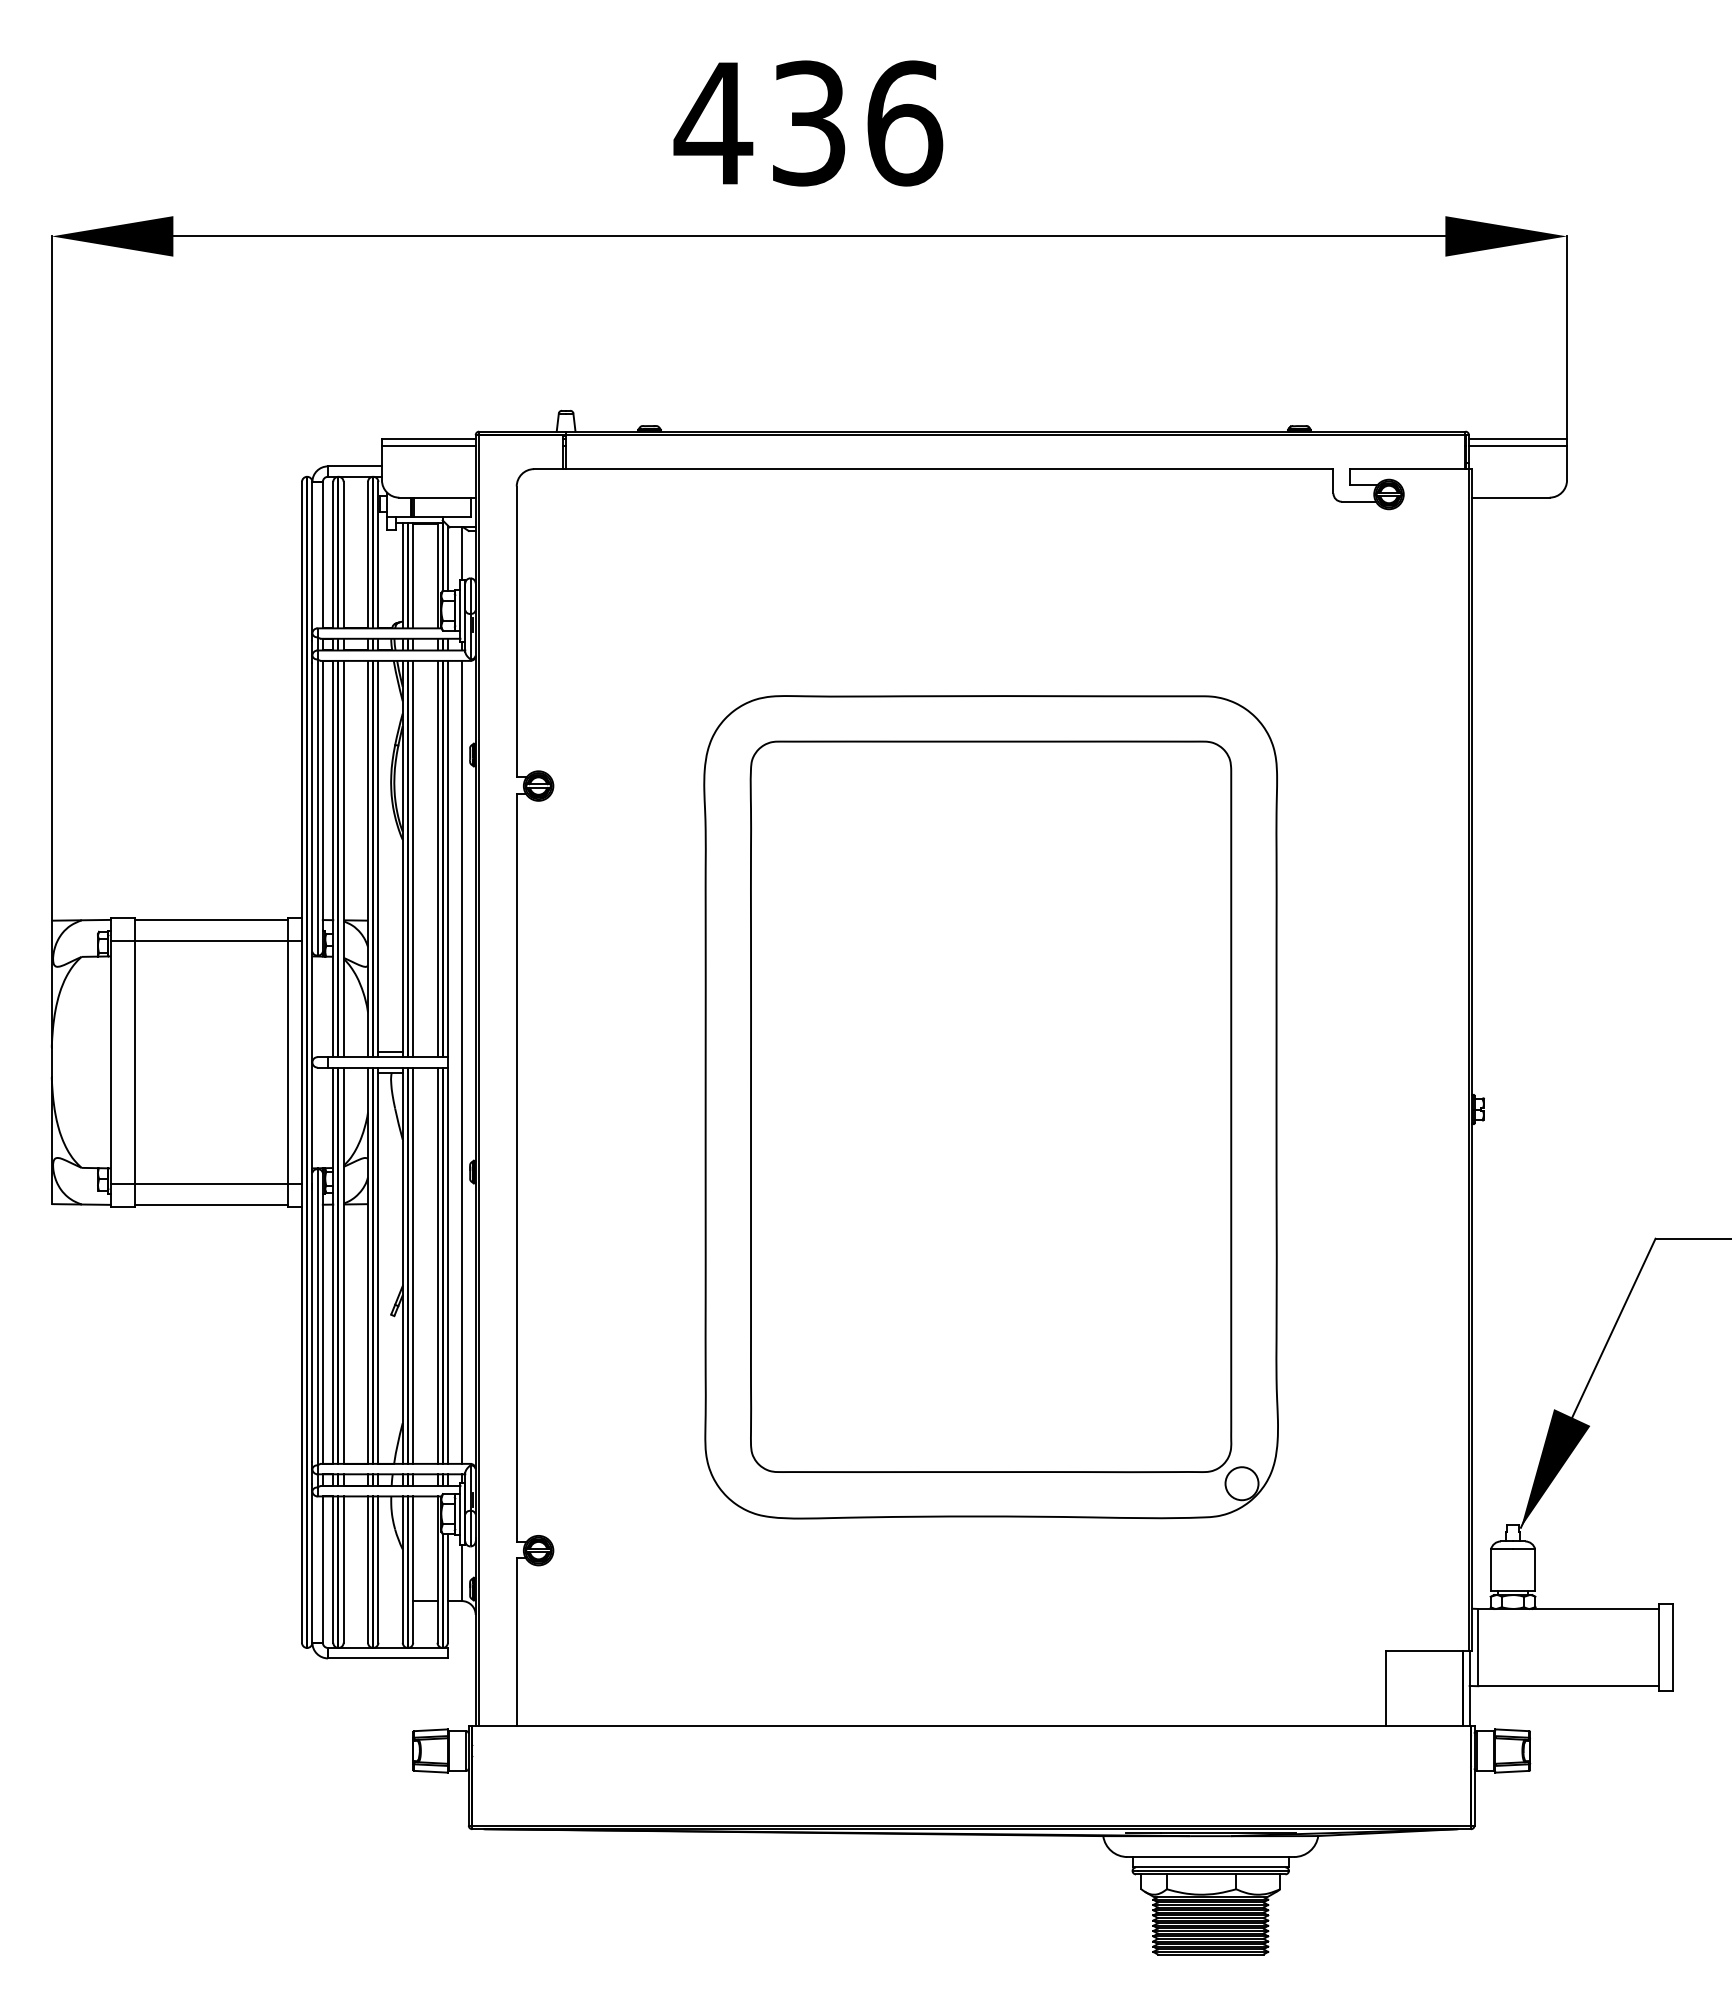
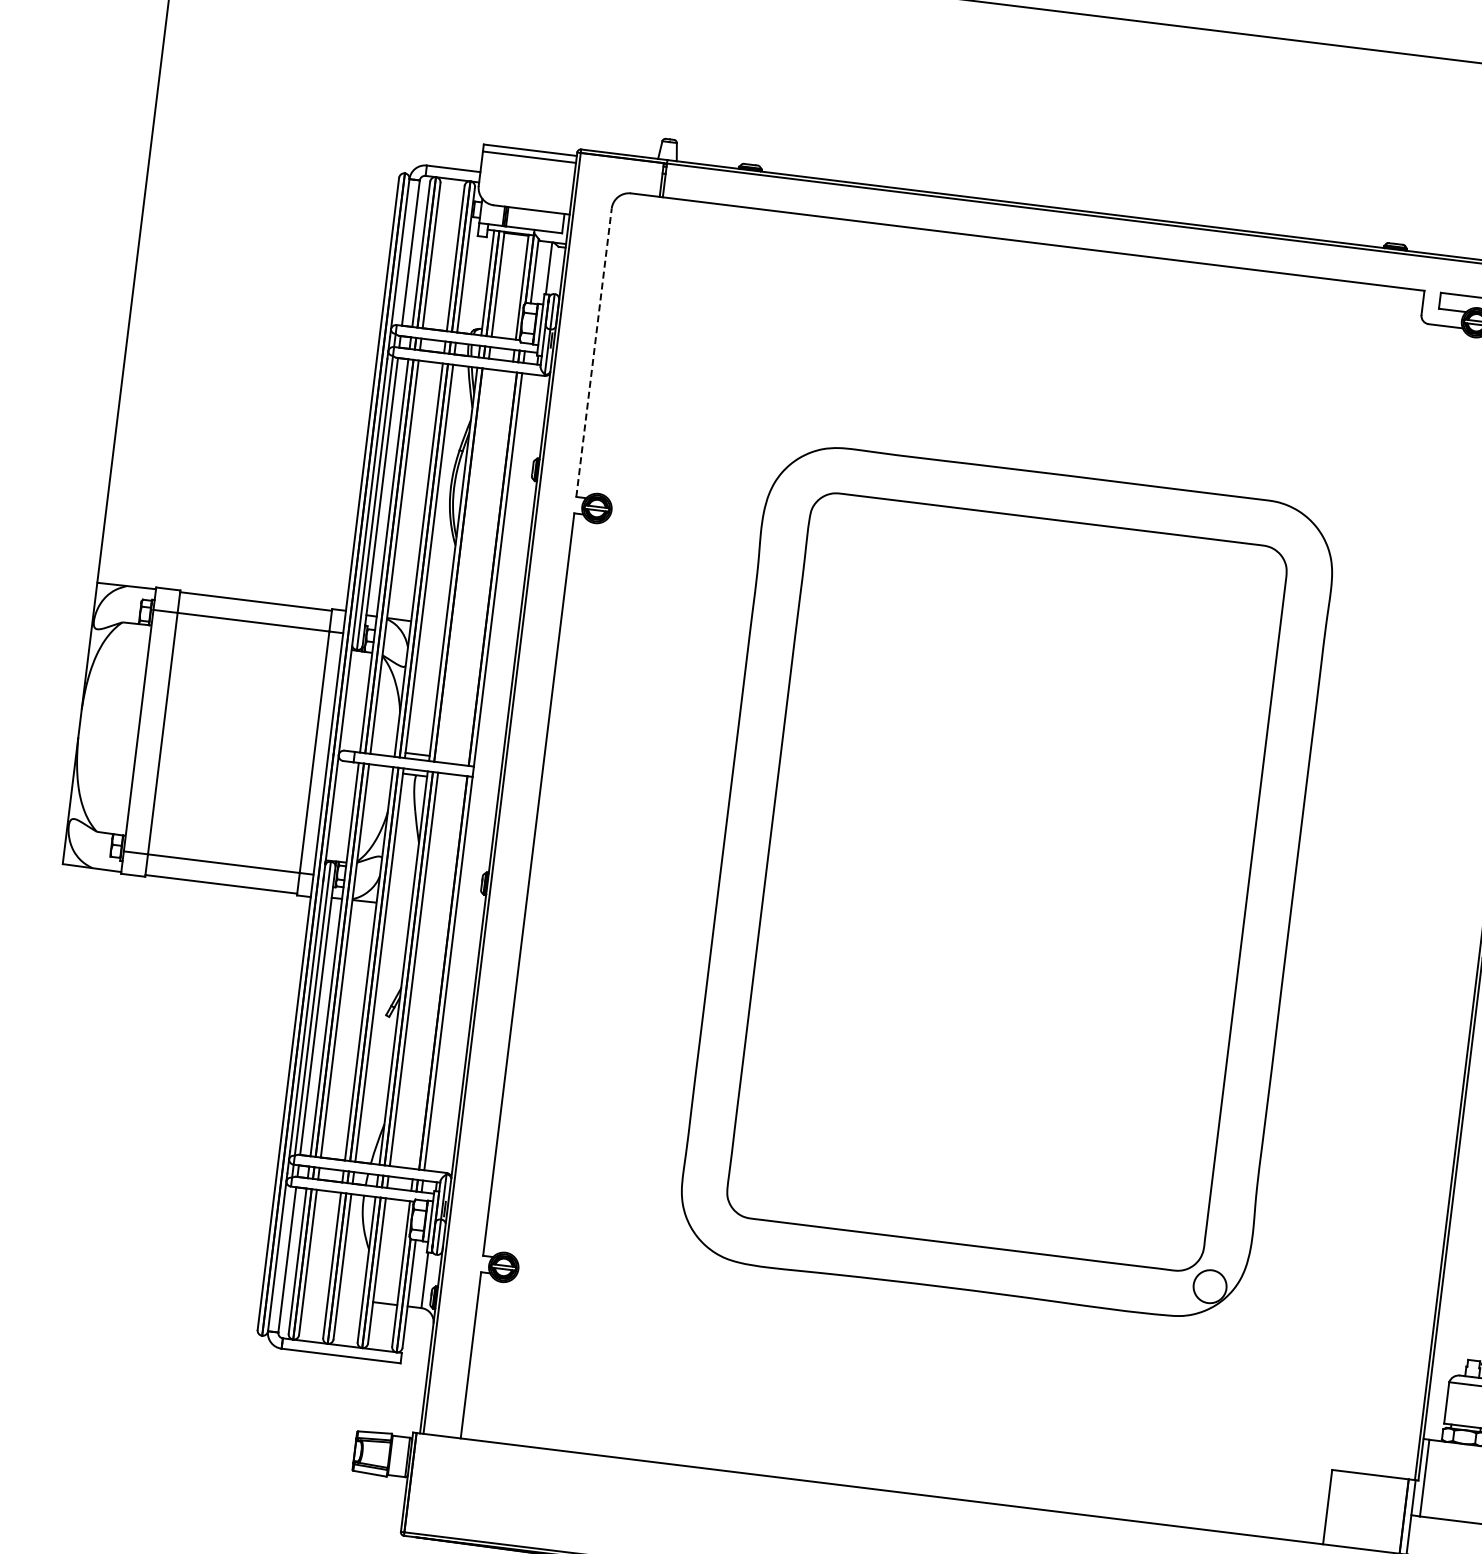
line: (516, 631) -> (593, 352), solid -> dashed
line: (413, 858) -> (463, 565), removed
line: (437, 858) -> (487, 568), removed
line: (461, 1061) -> (486, 772), removed
line: (437, 1265) -> (438, 972), removed

